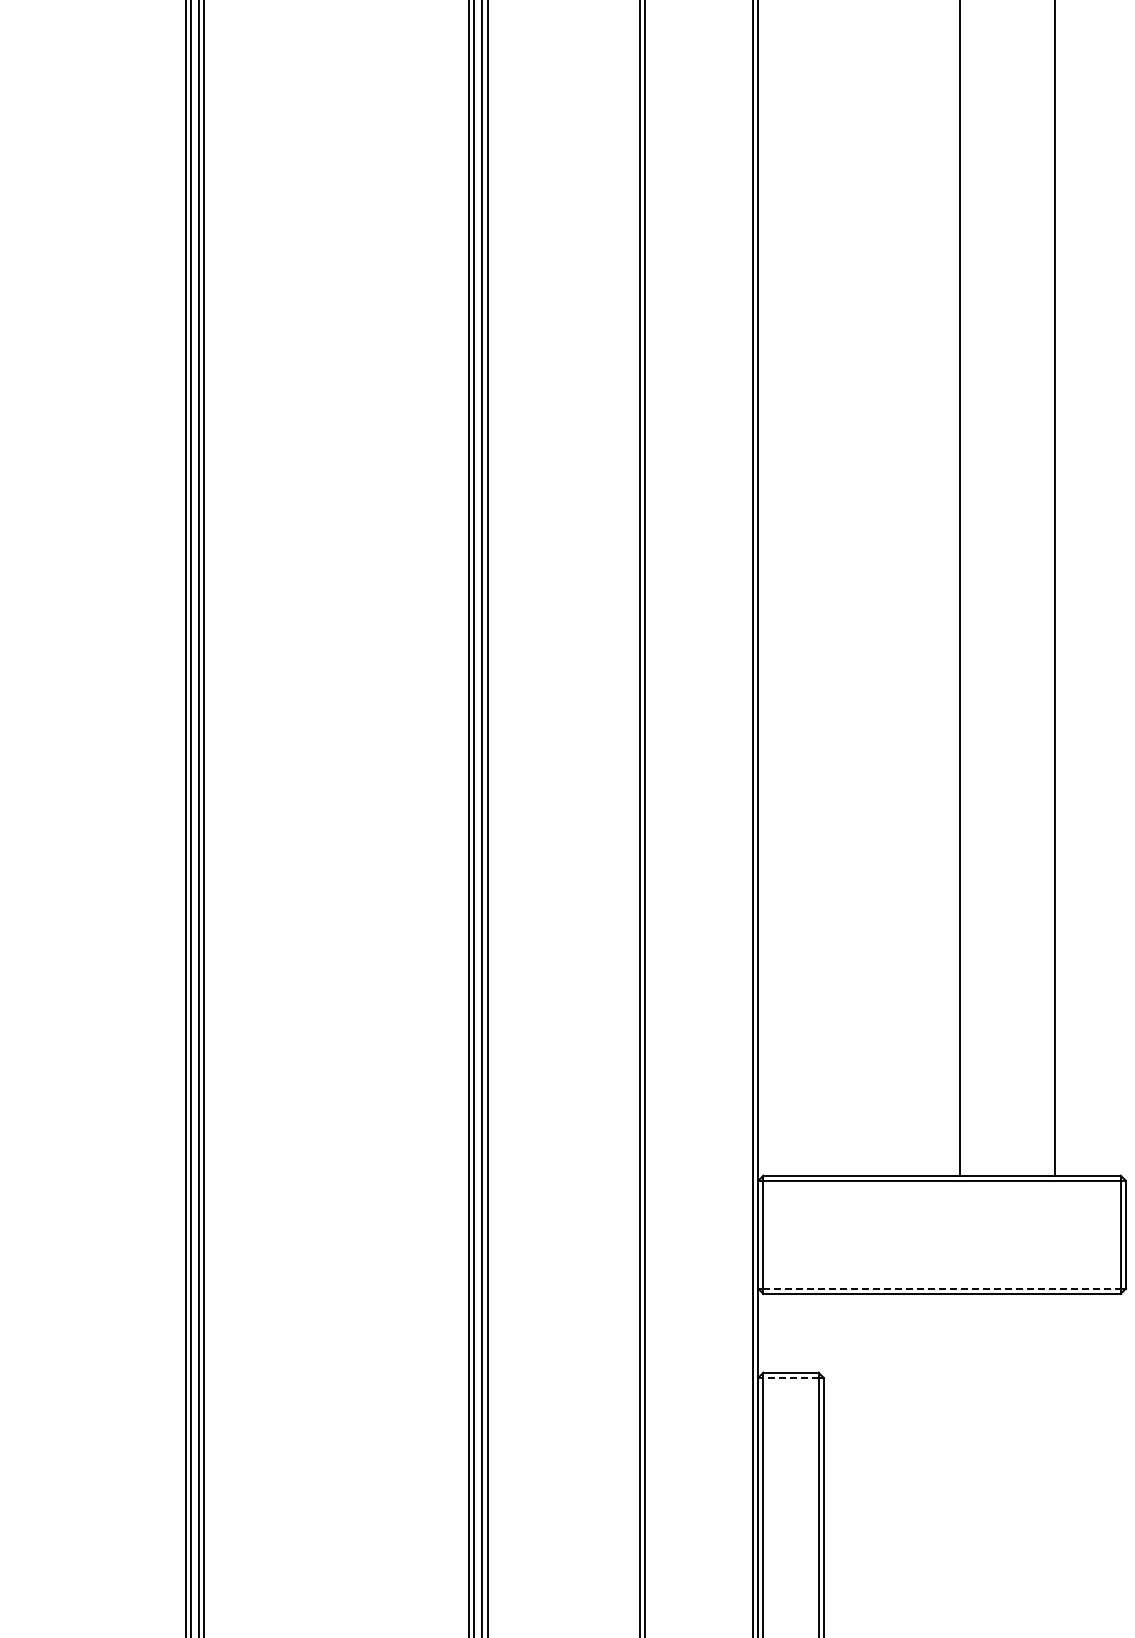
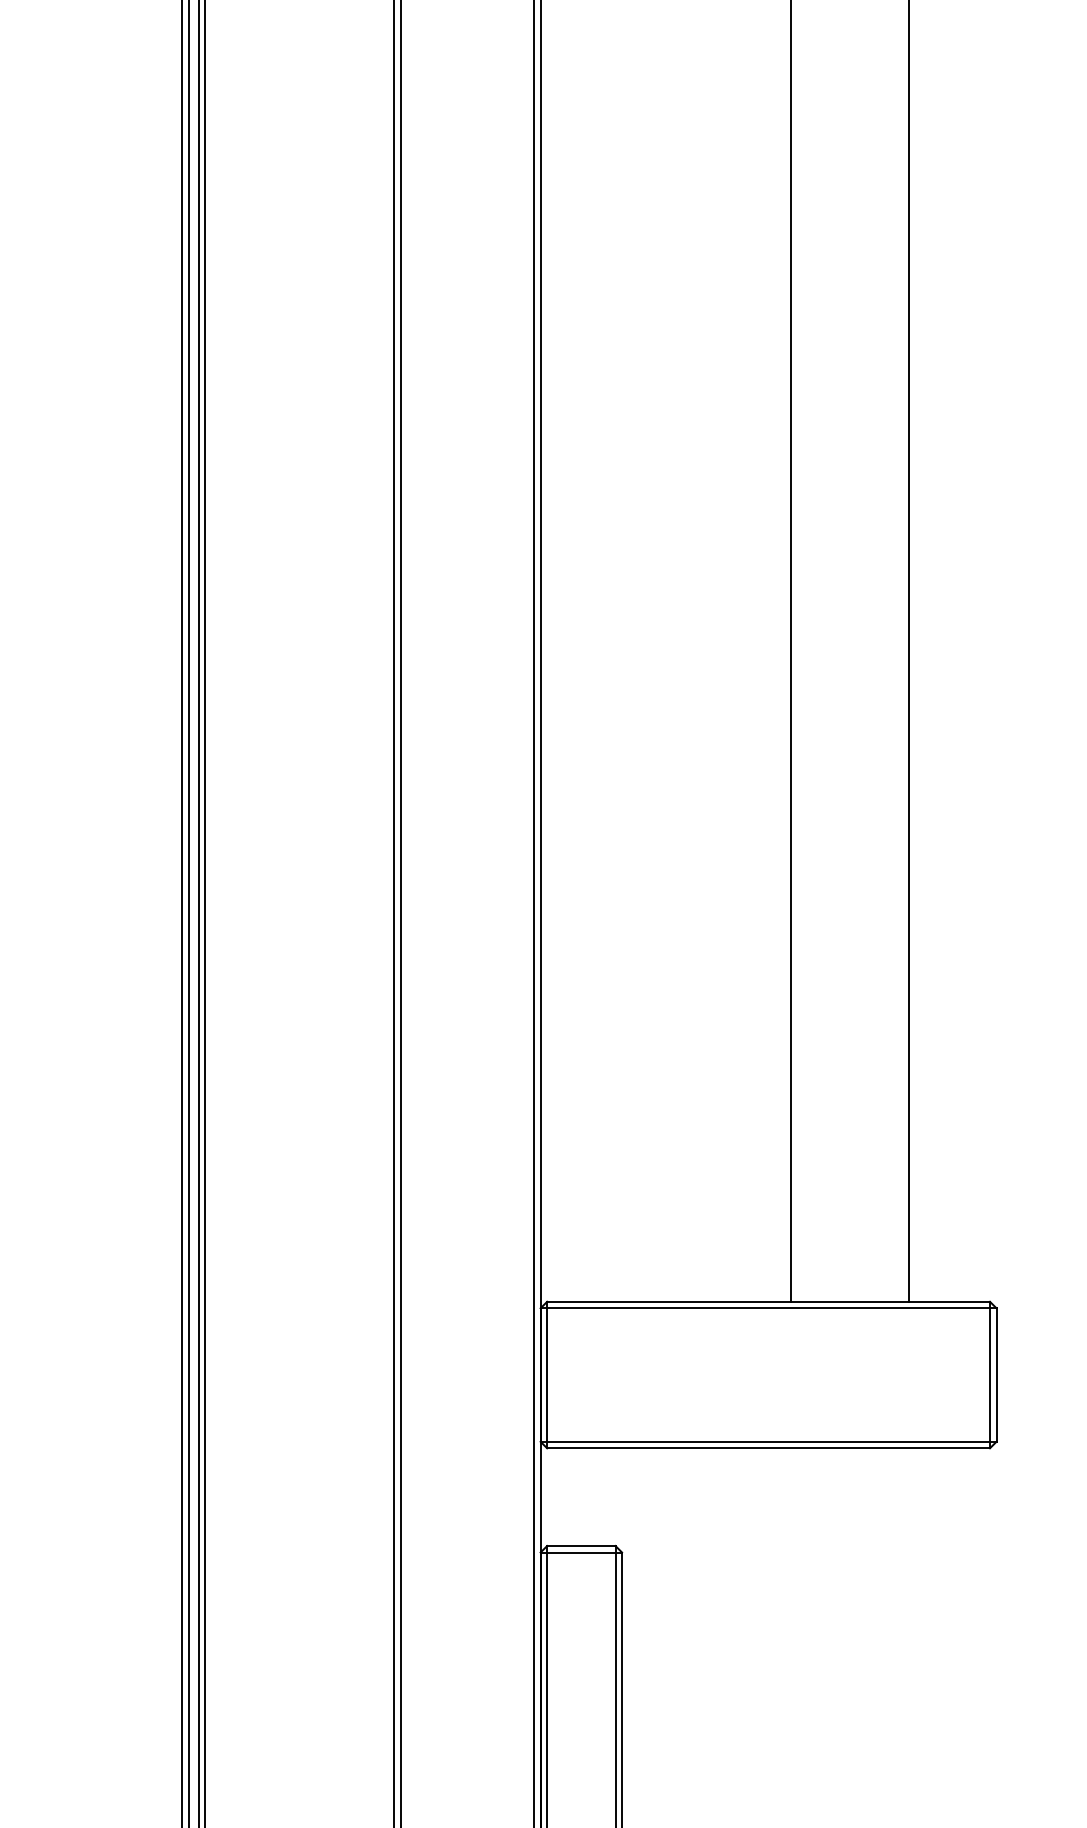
line: (942, 1288) -> (769, 1441), dashed -> solid
line: (791, 1377) -> (581, 1551), dashed -> solid

